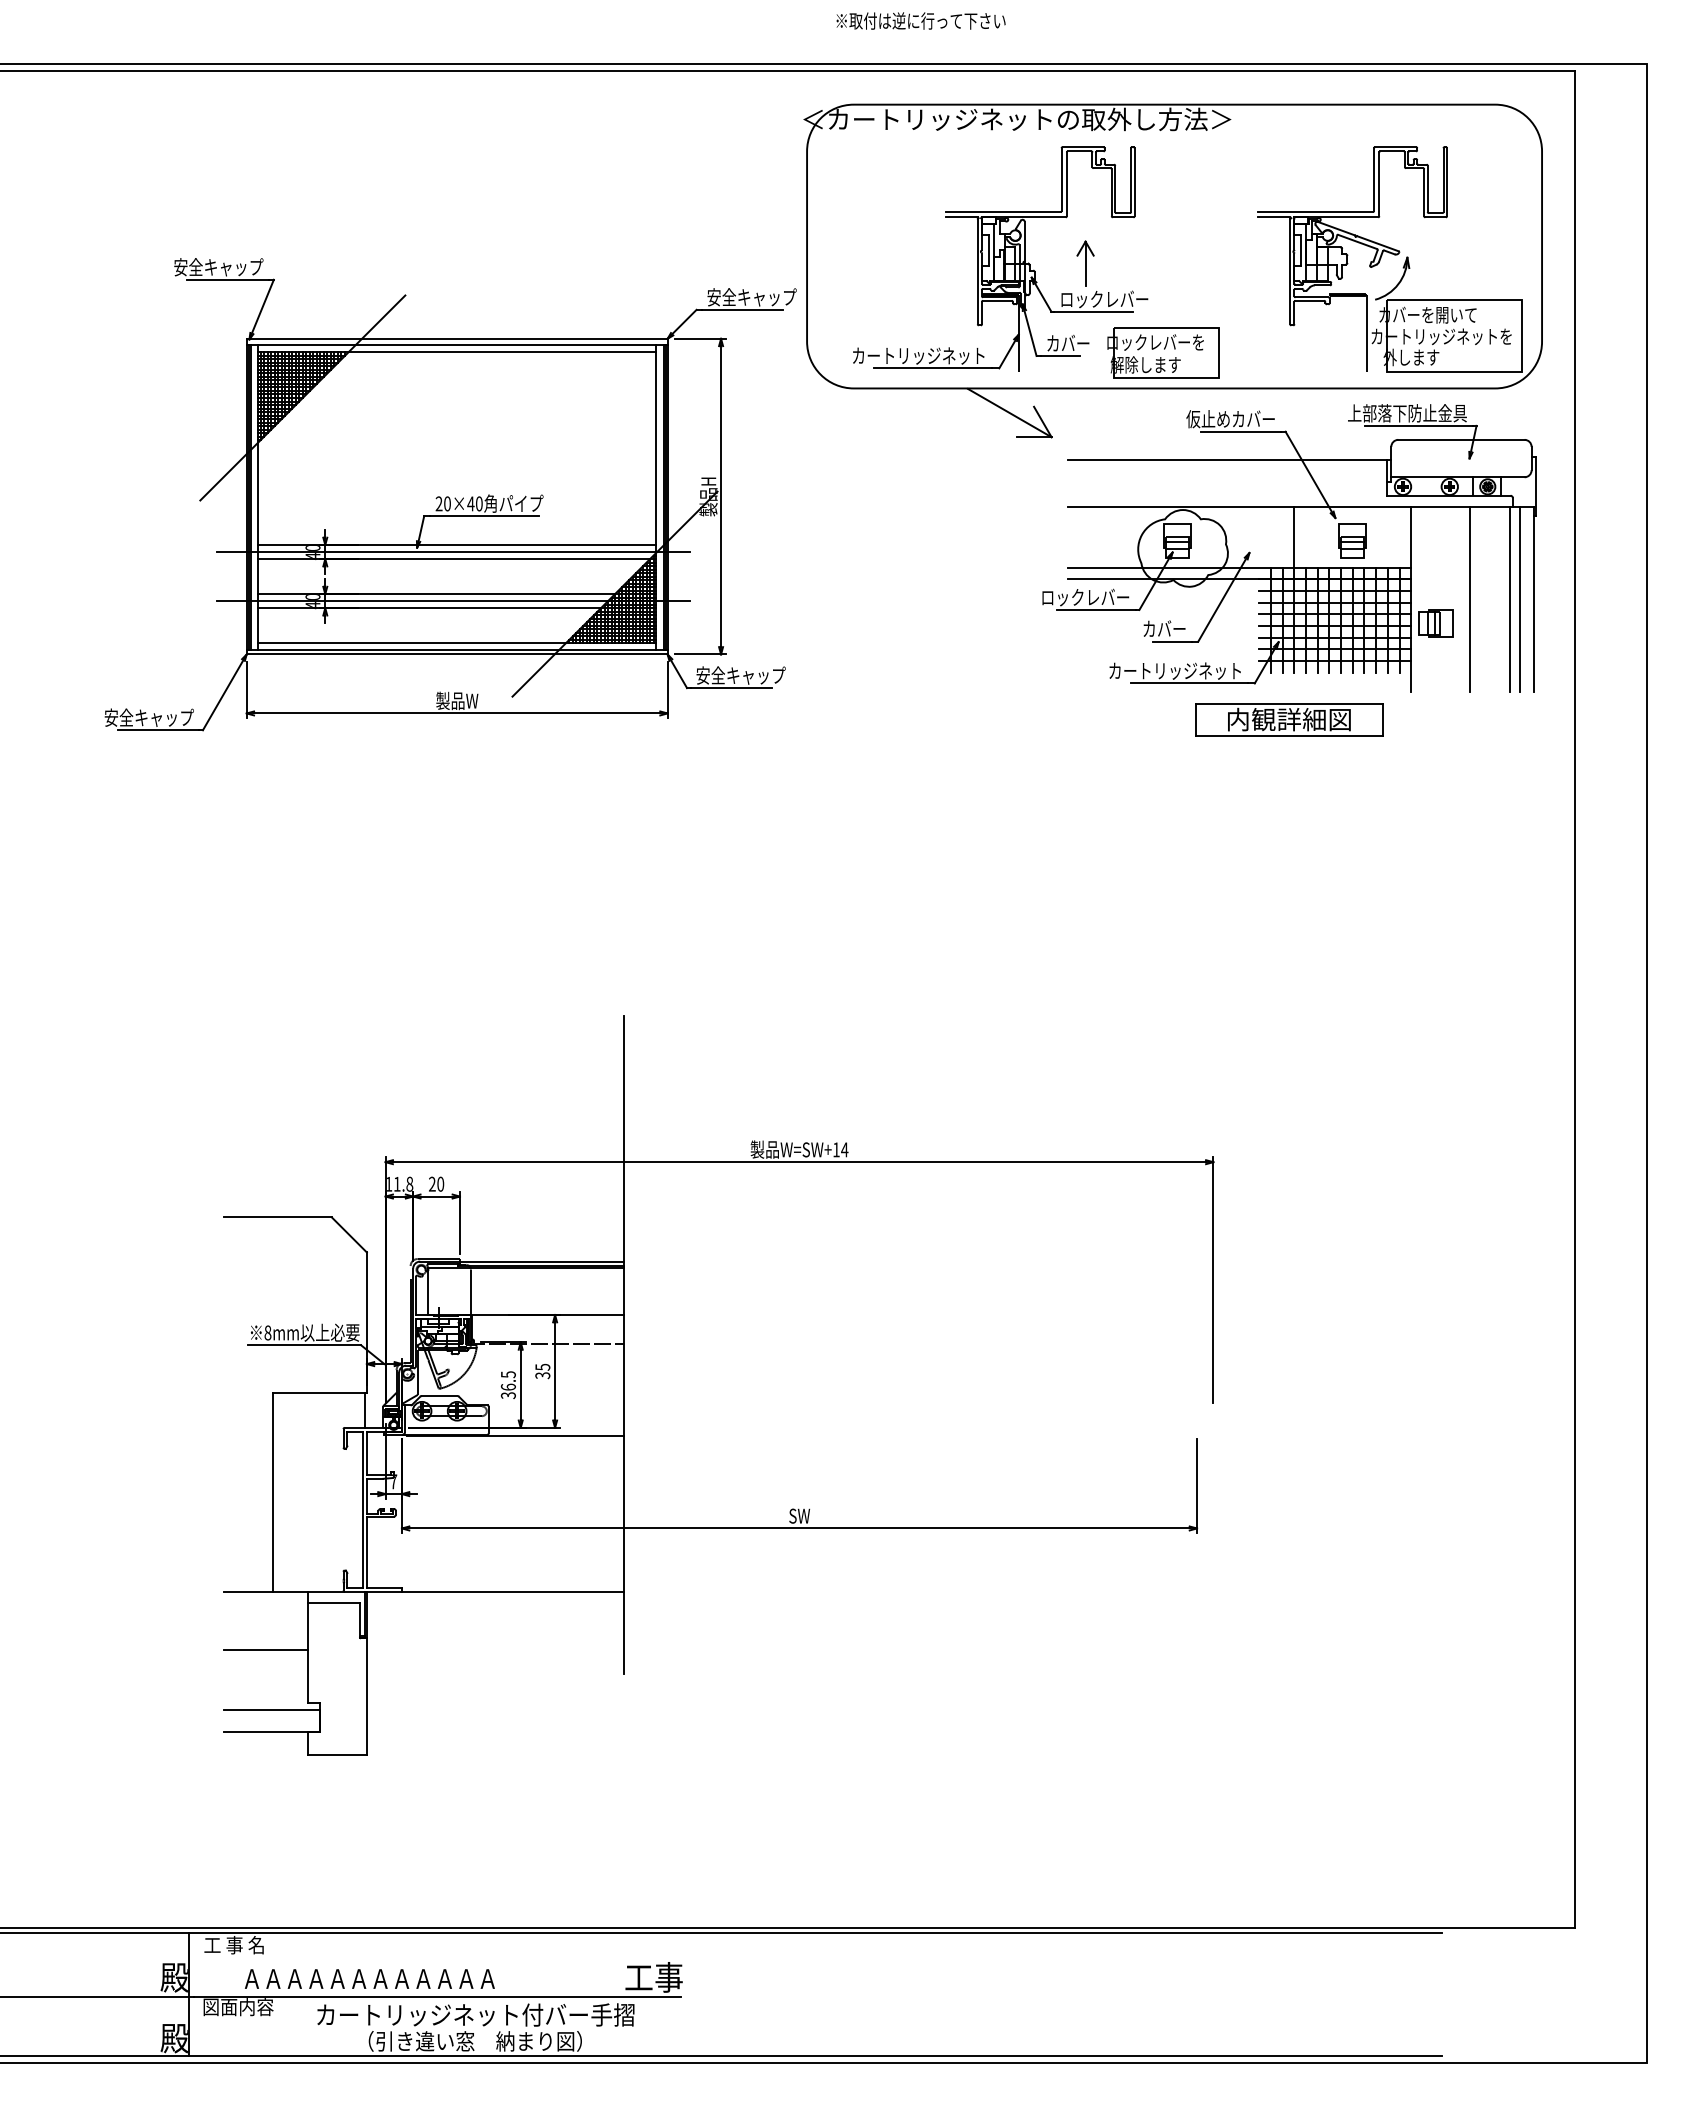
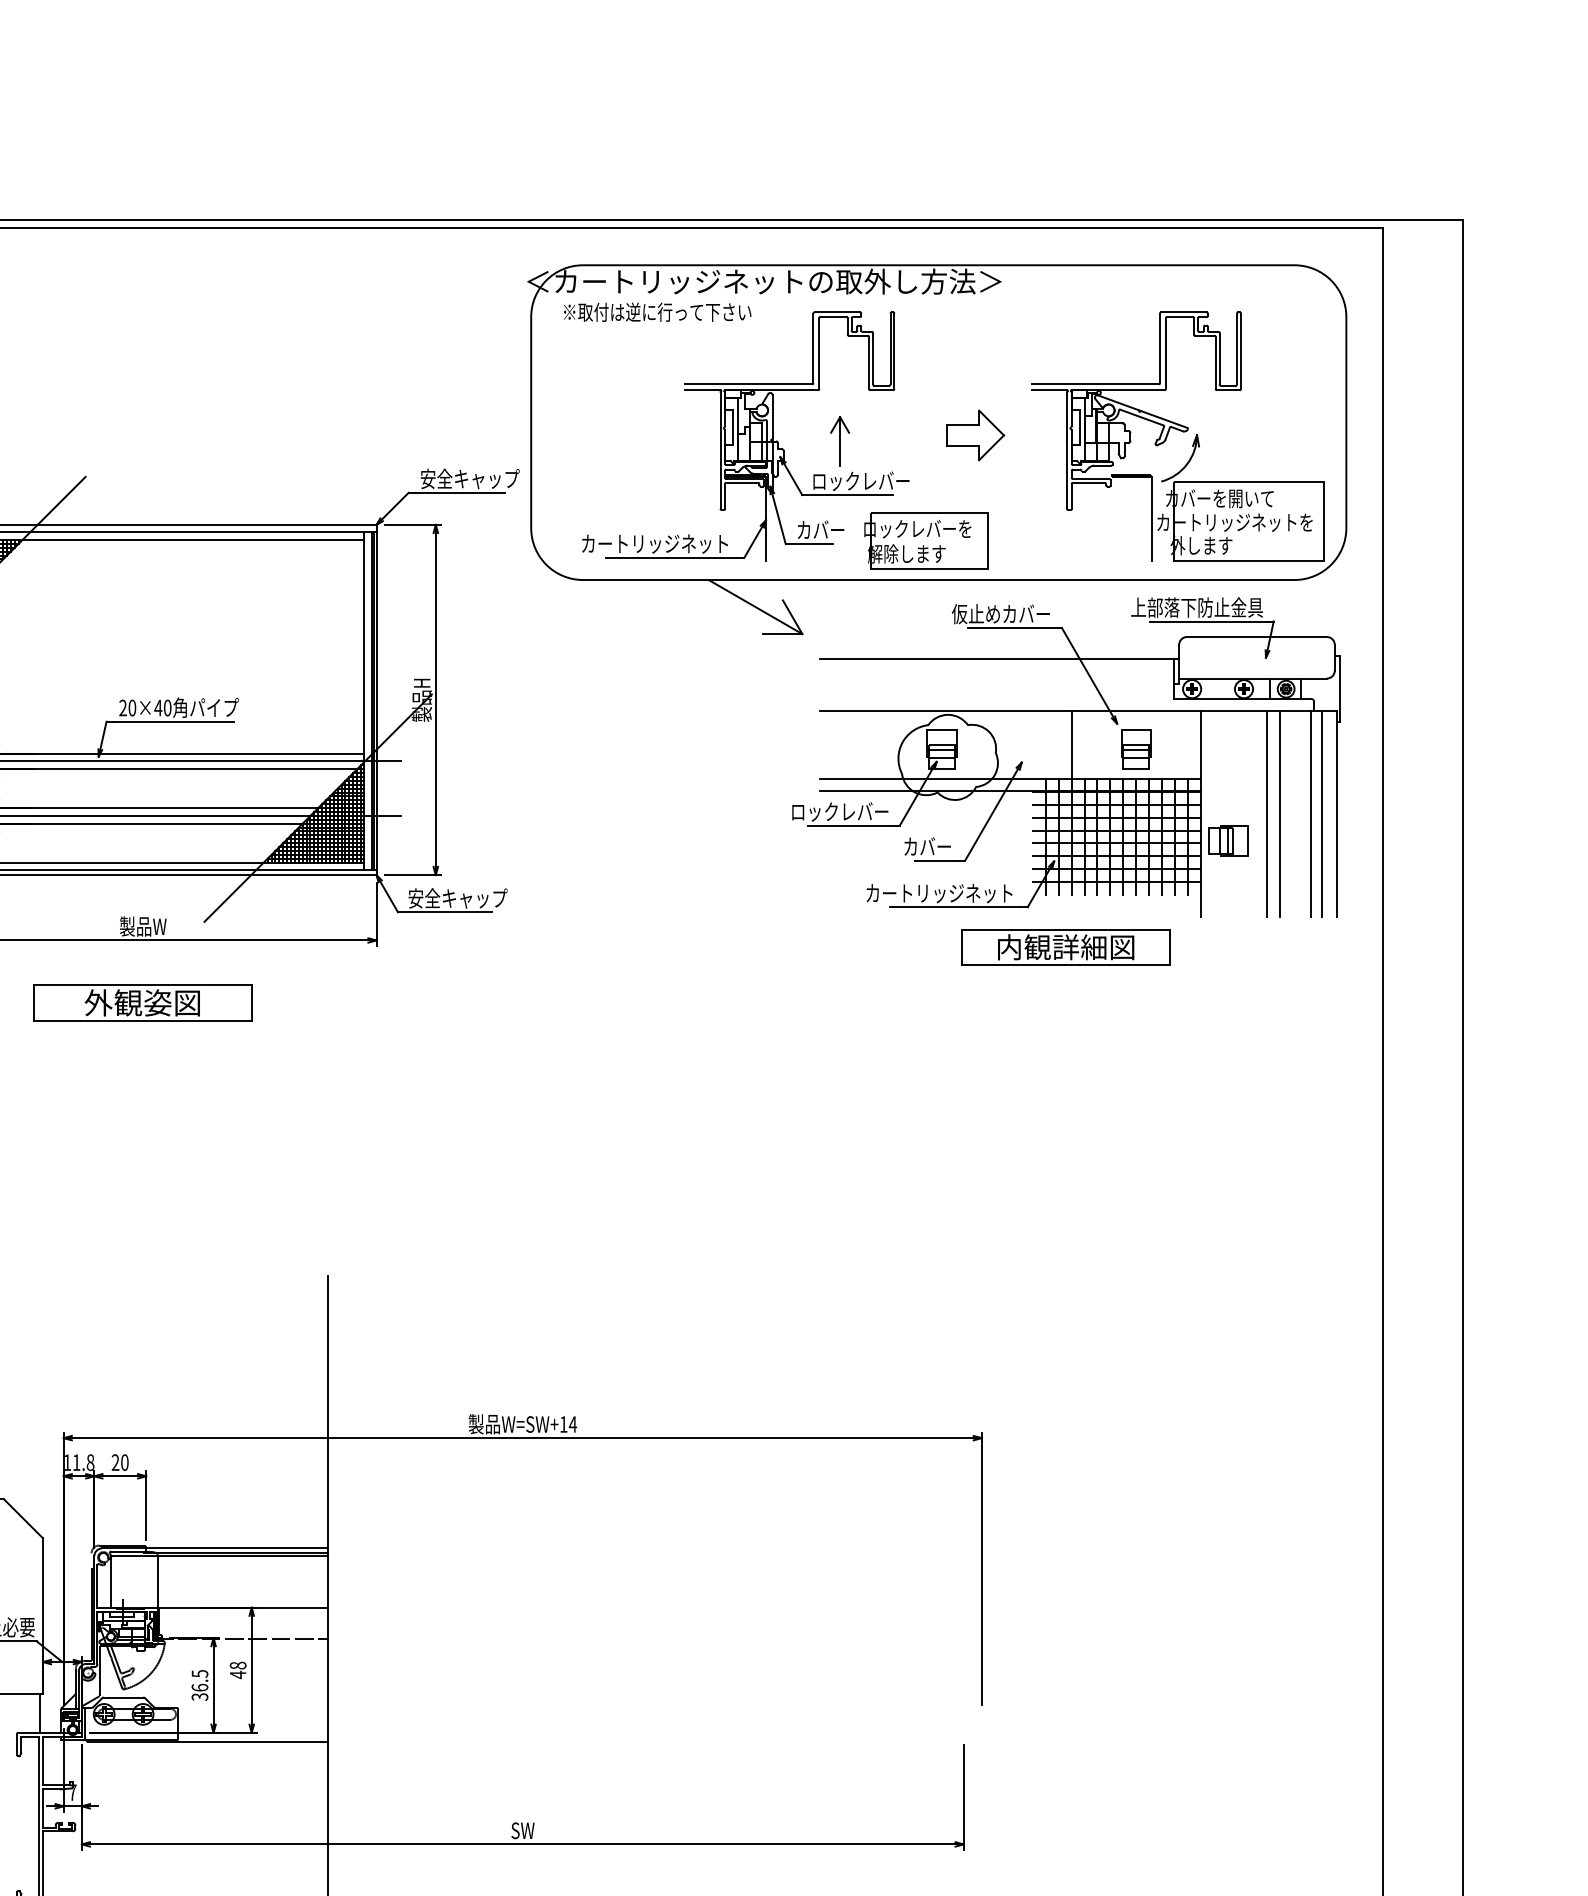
text: (920, 20) -> (656, 311), moved
part: (1207, 257) -> (975, 434), added
line: (1482, 599) -> (1280, 814), added
part: (456, 769) -> (142, 1002), added
text: (542, 1371) -> (237, 1670), 35 -> 48

